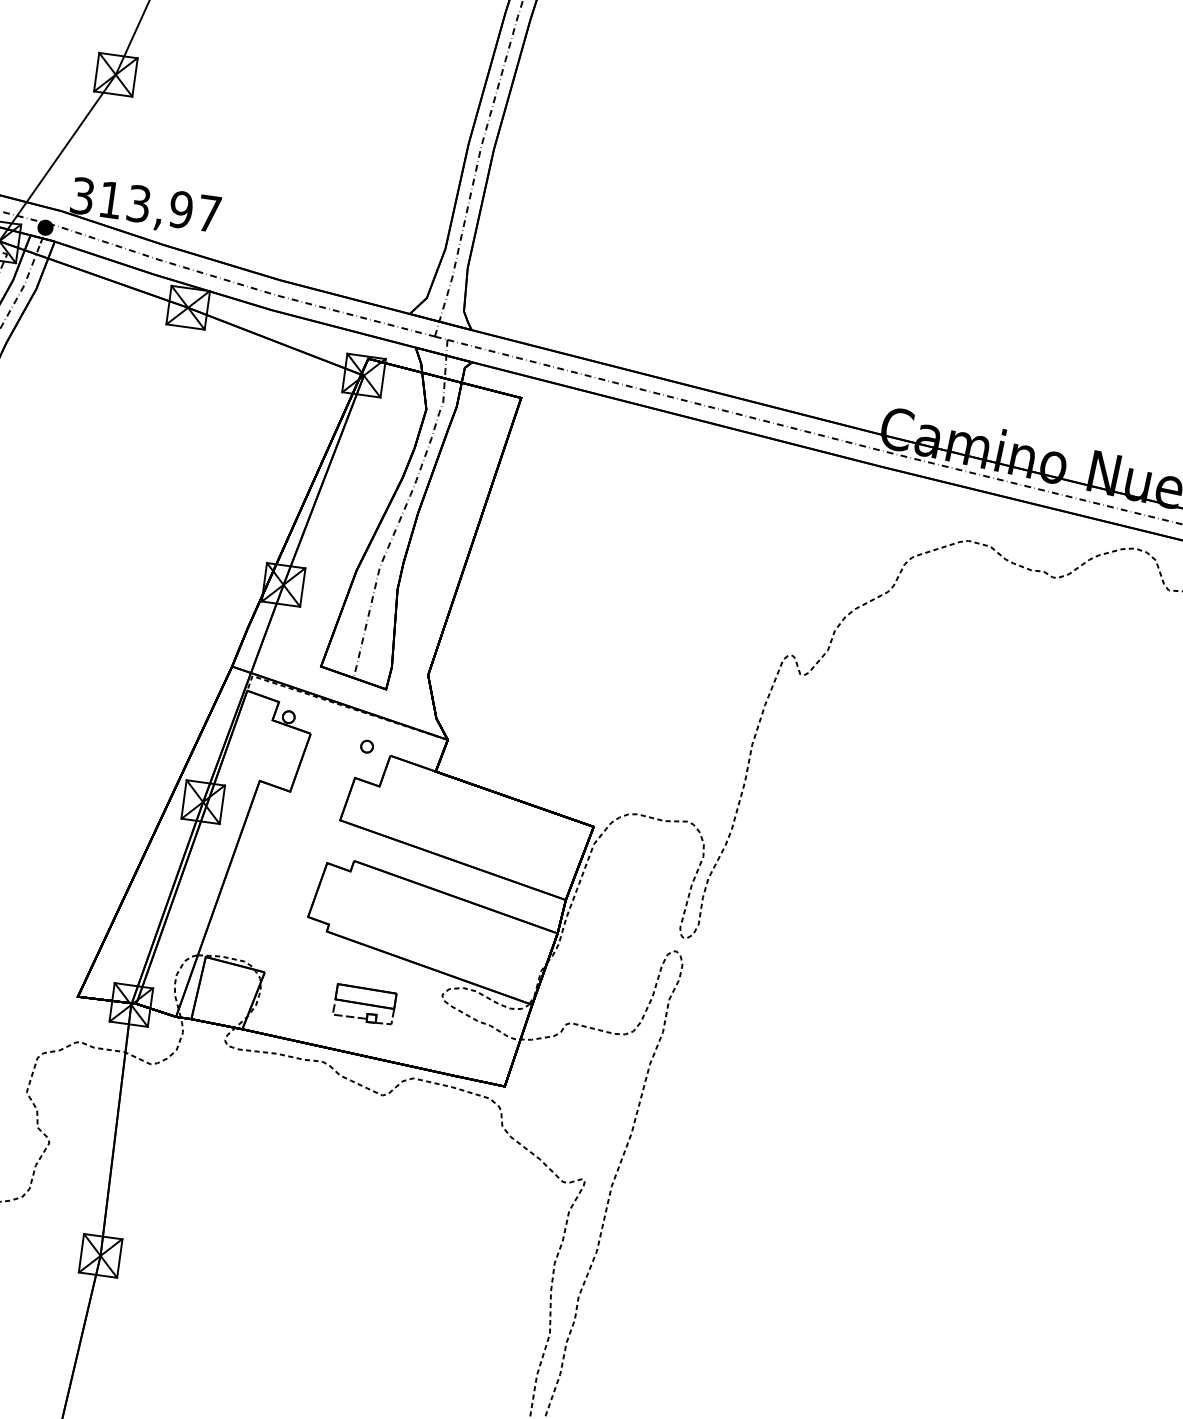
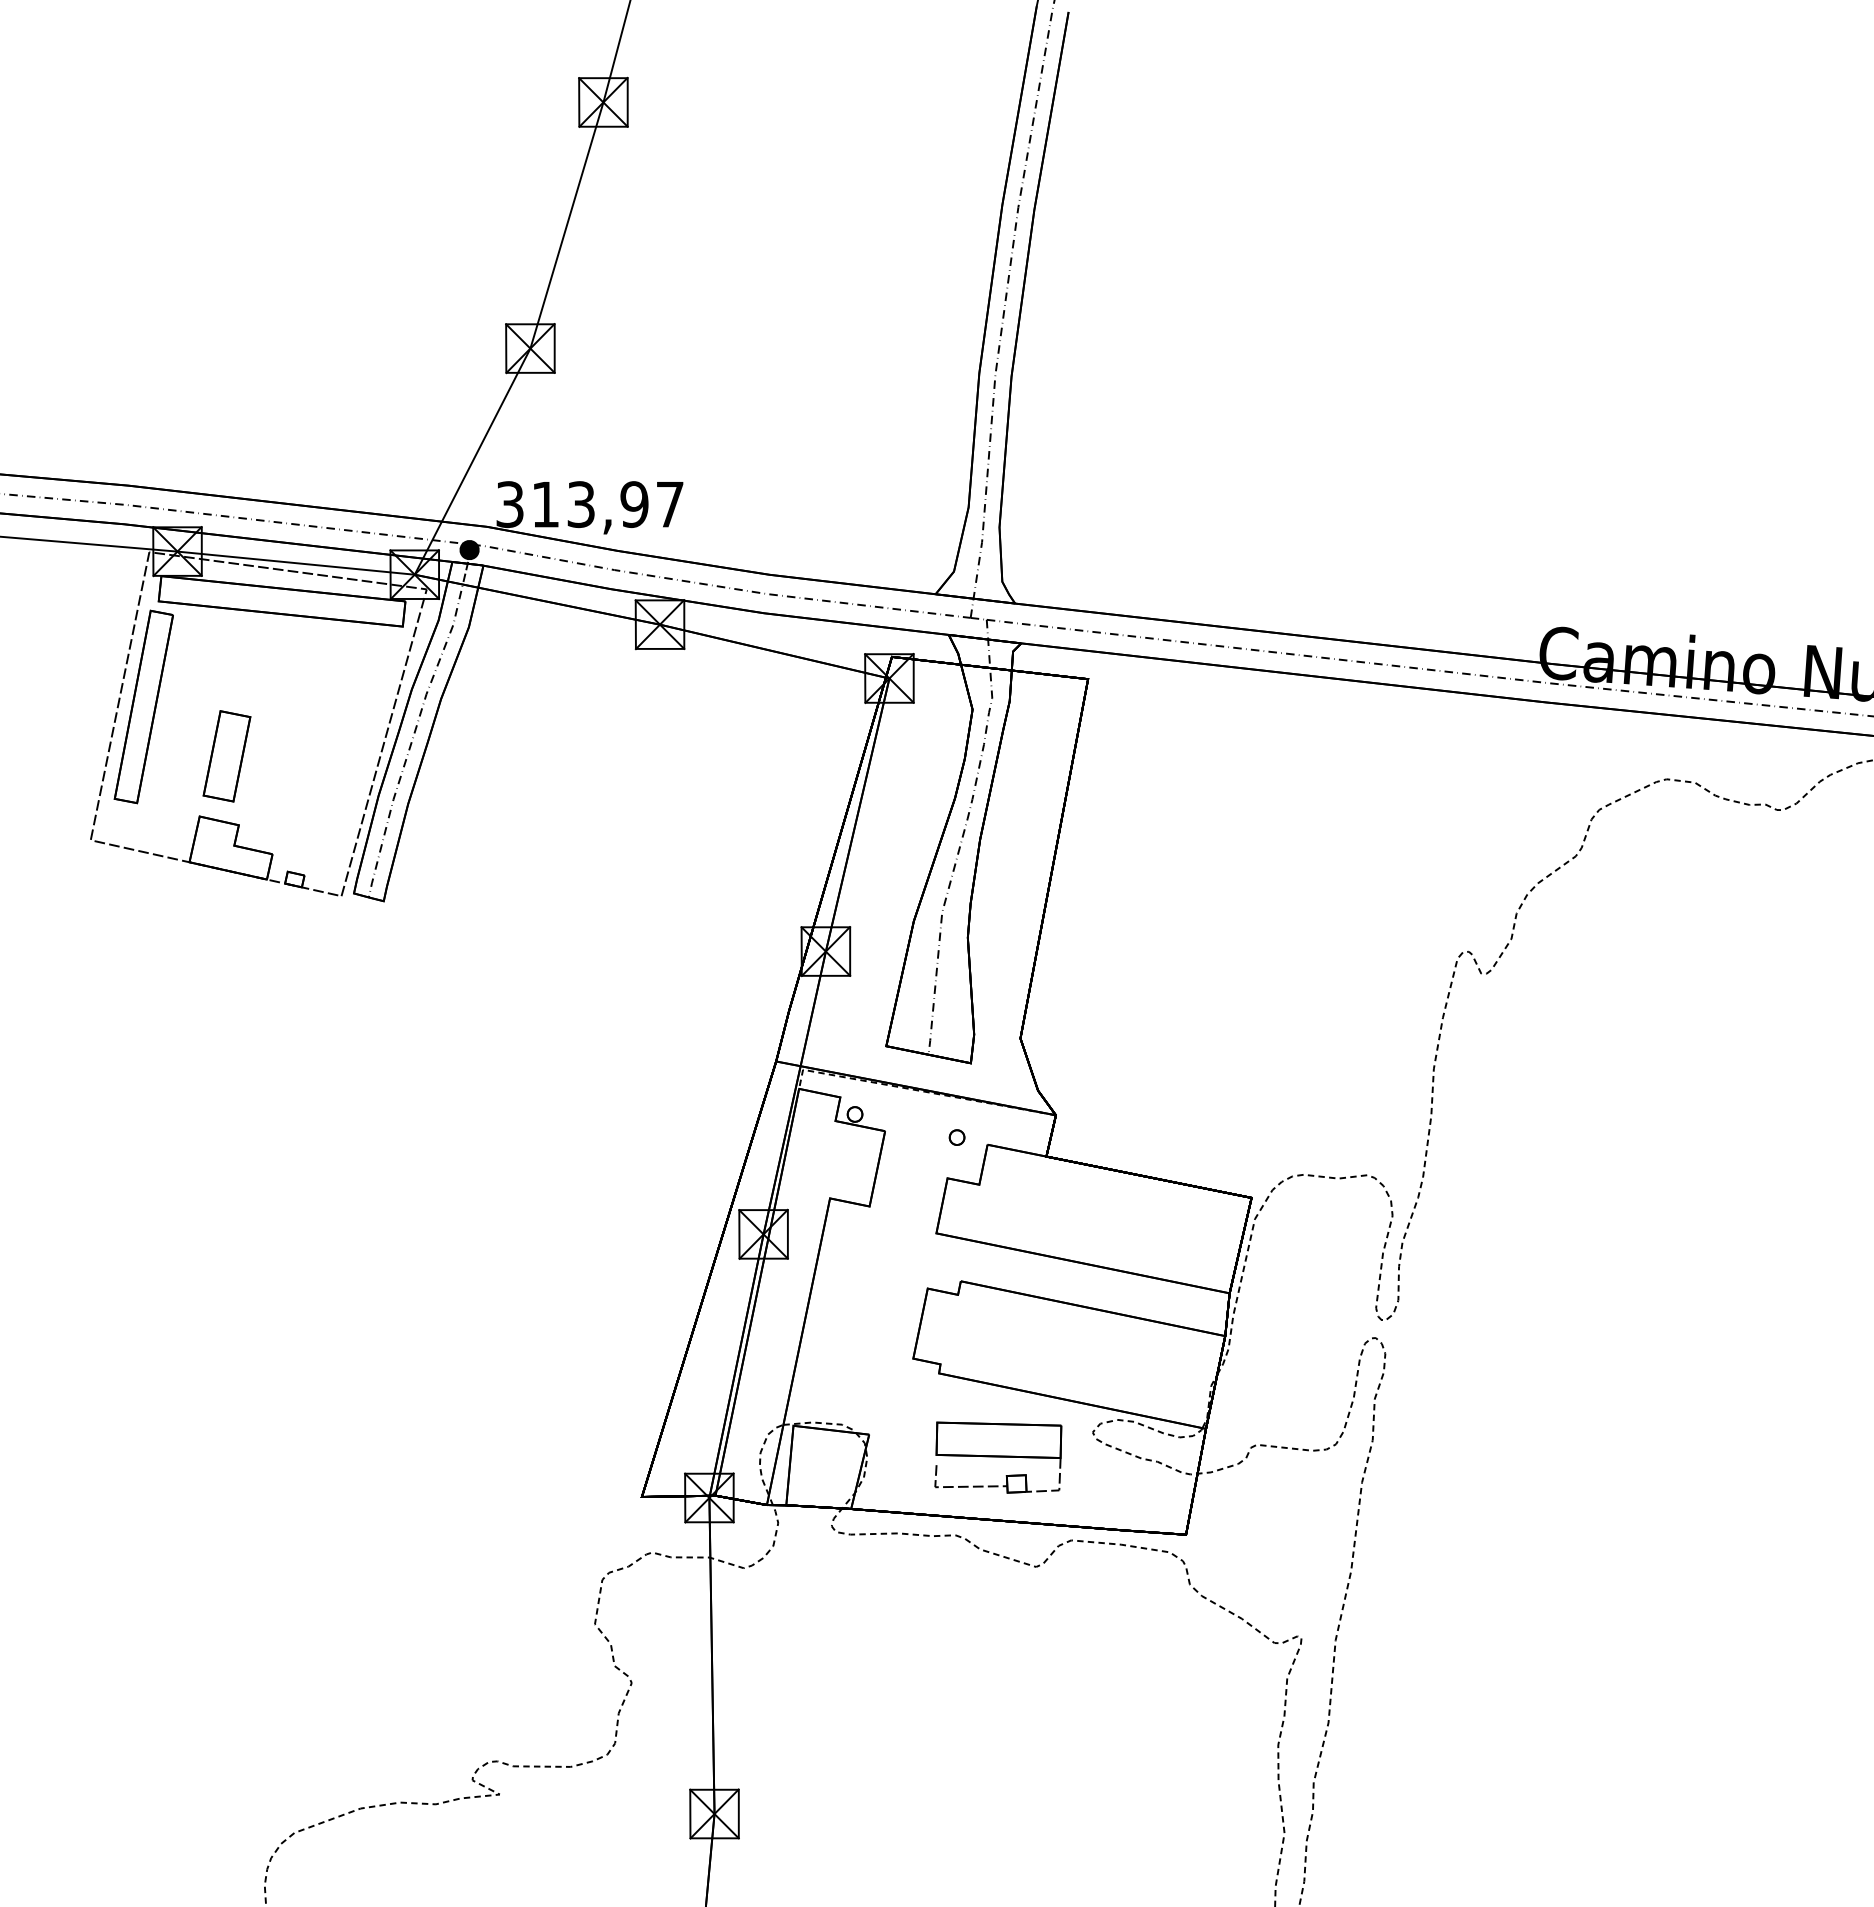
part: (364, 1004) -> (998, 1457), size x1.67

